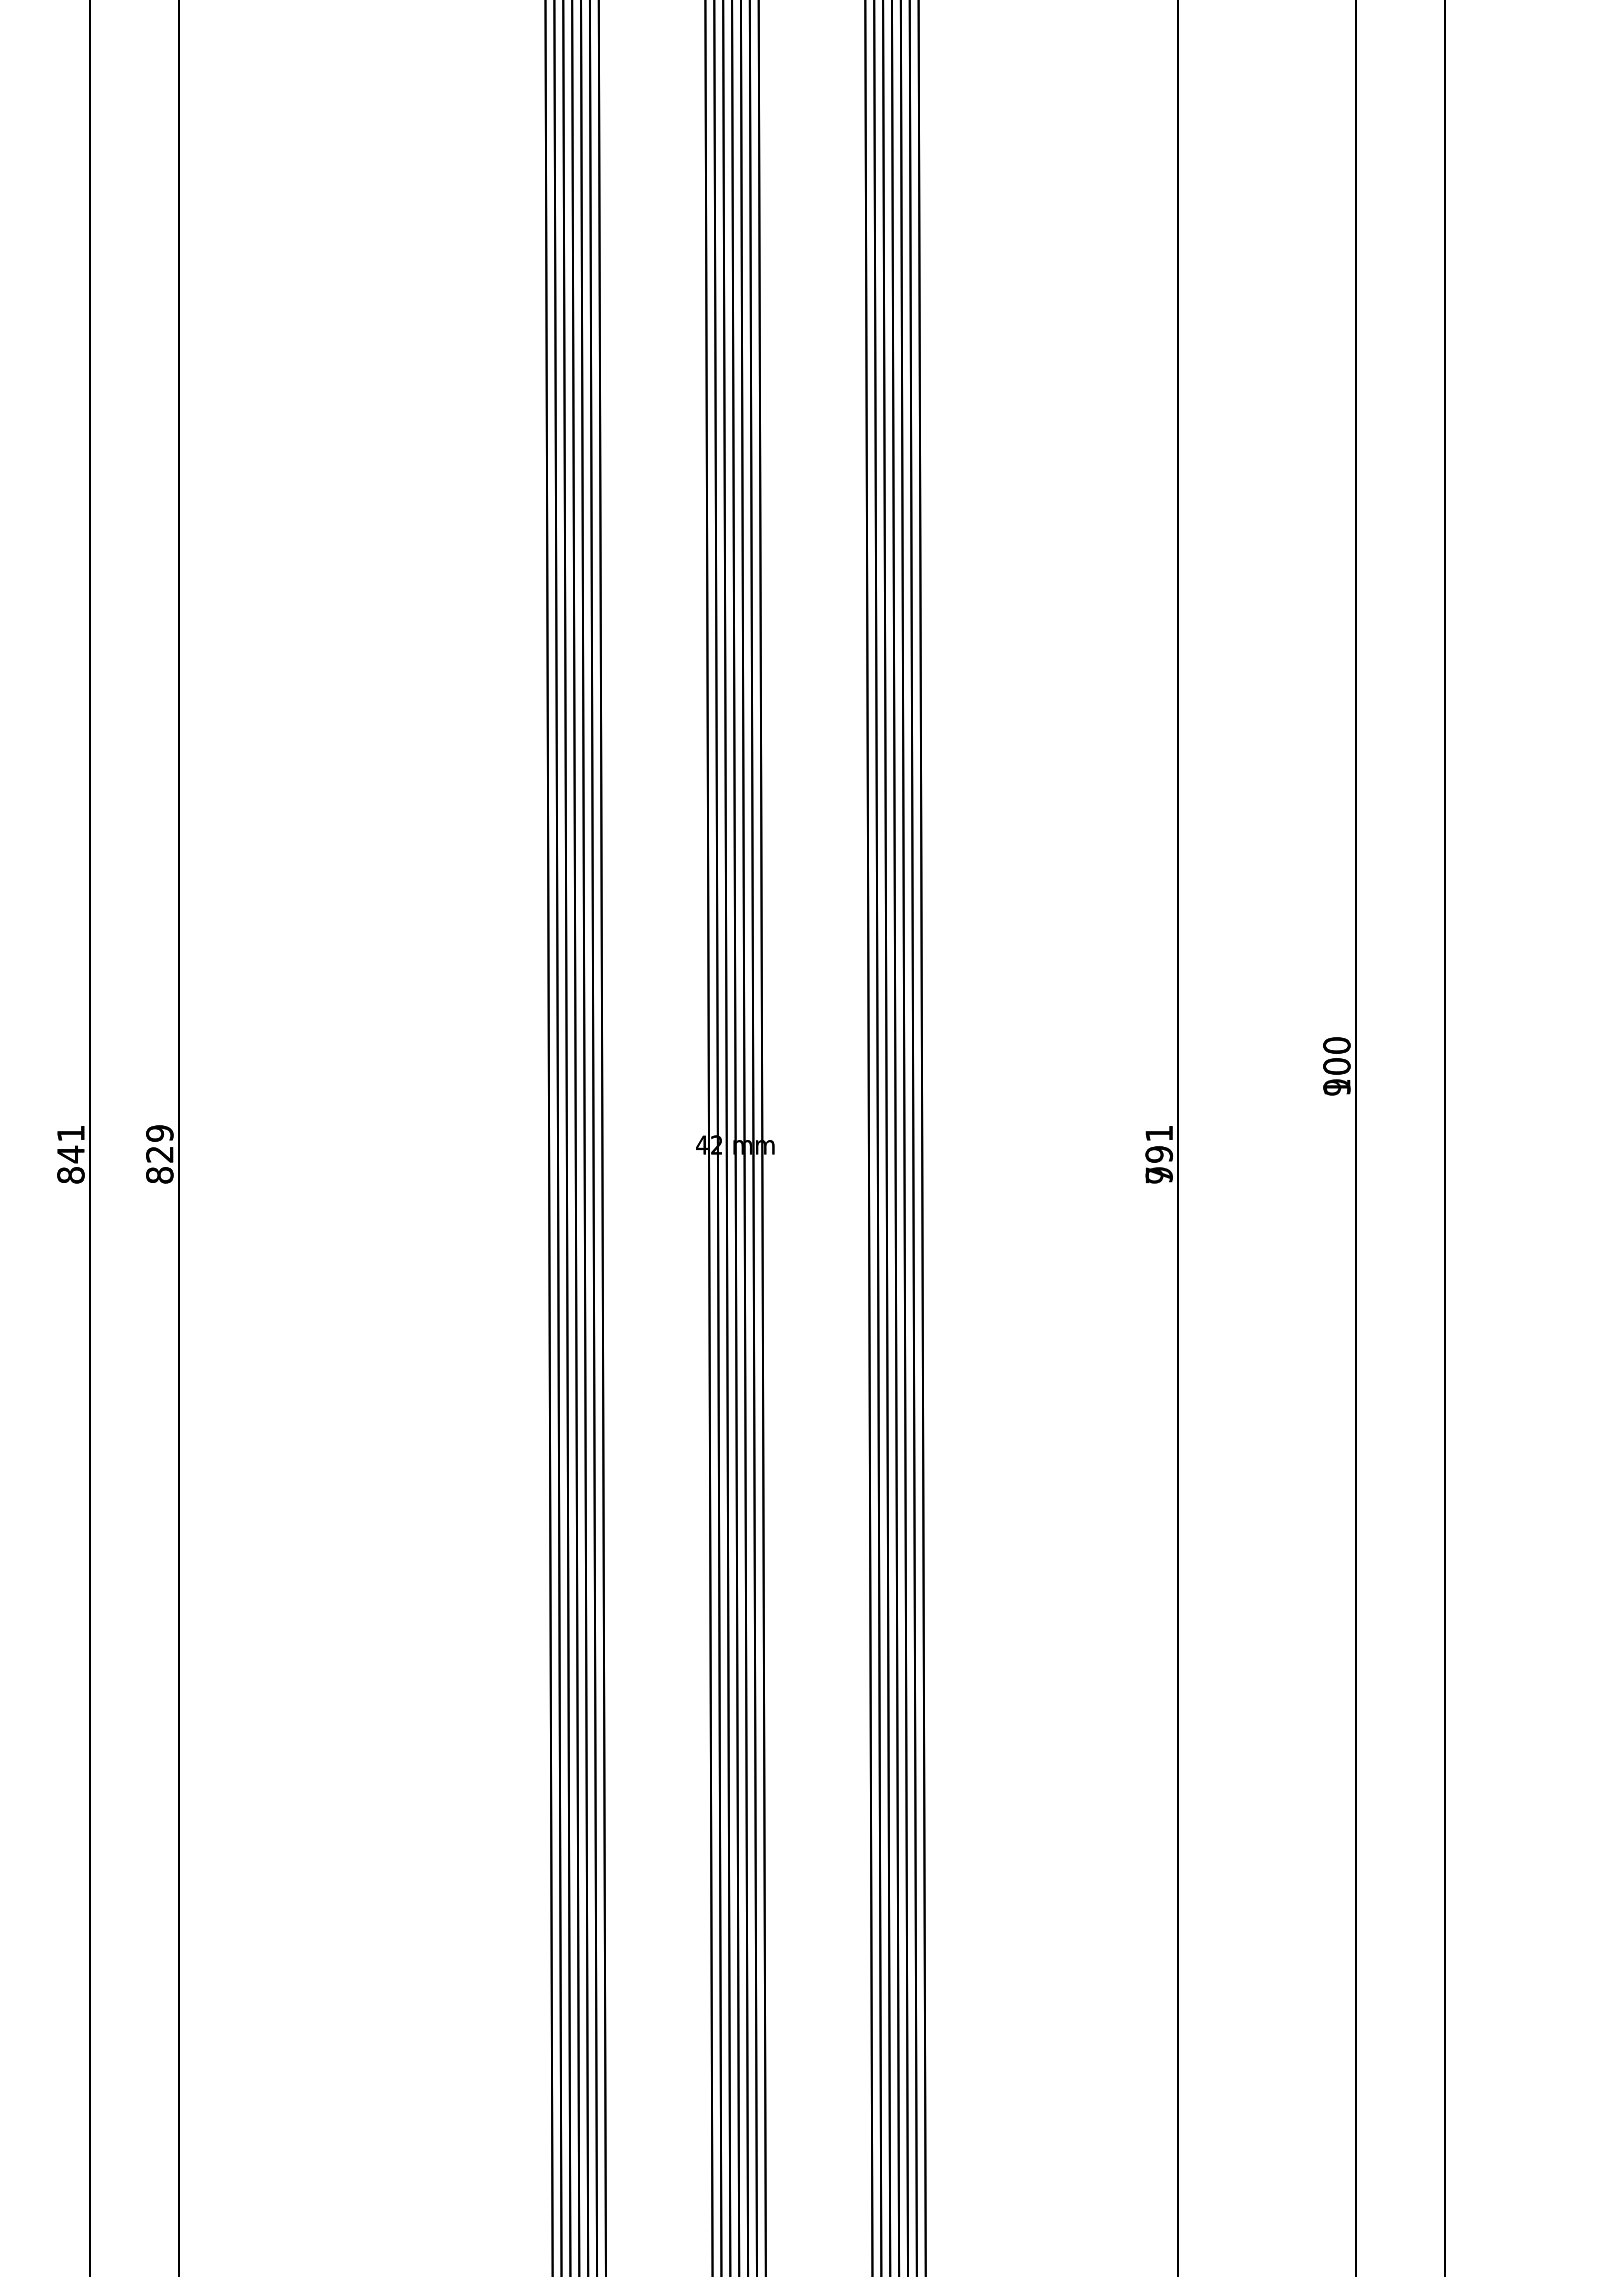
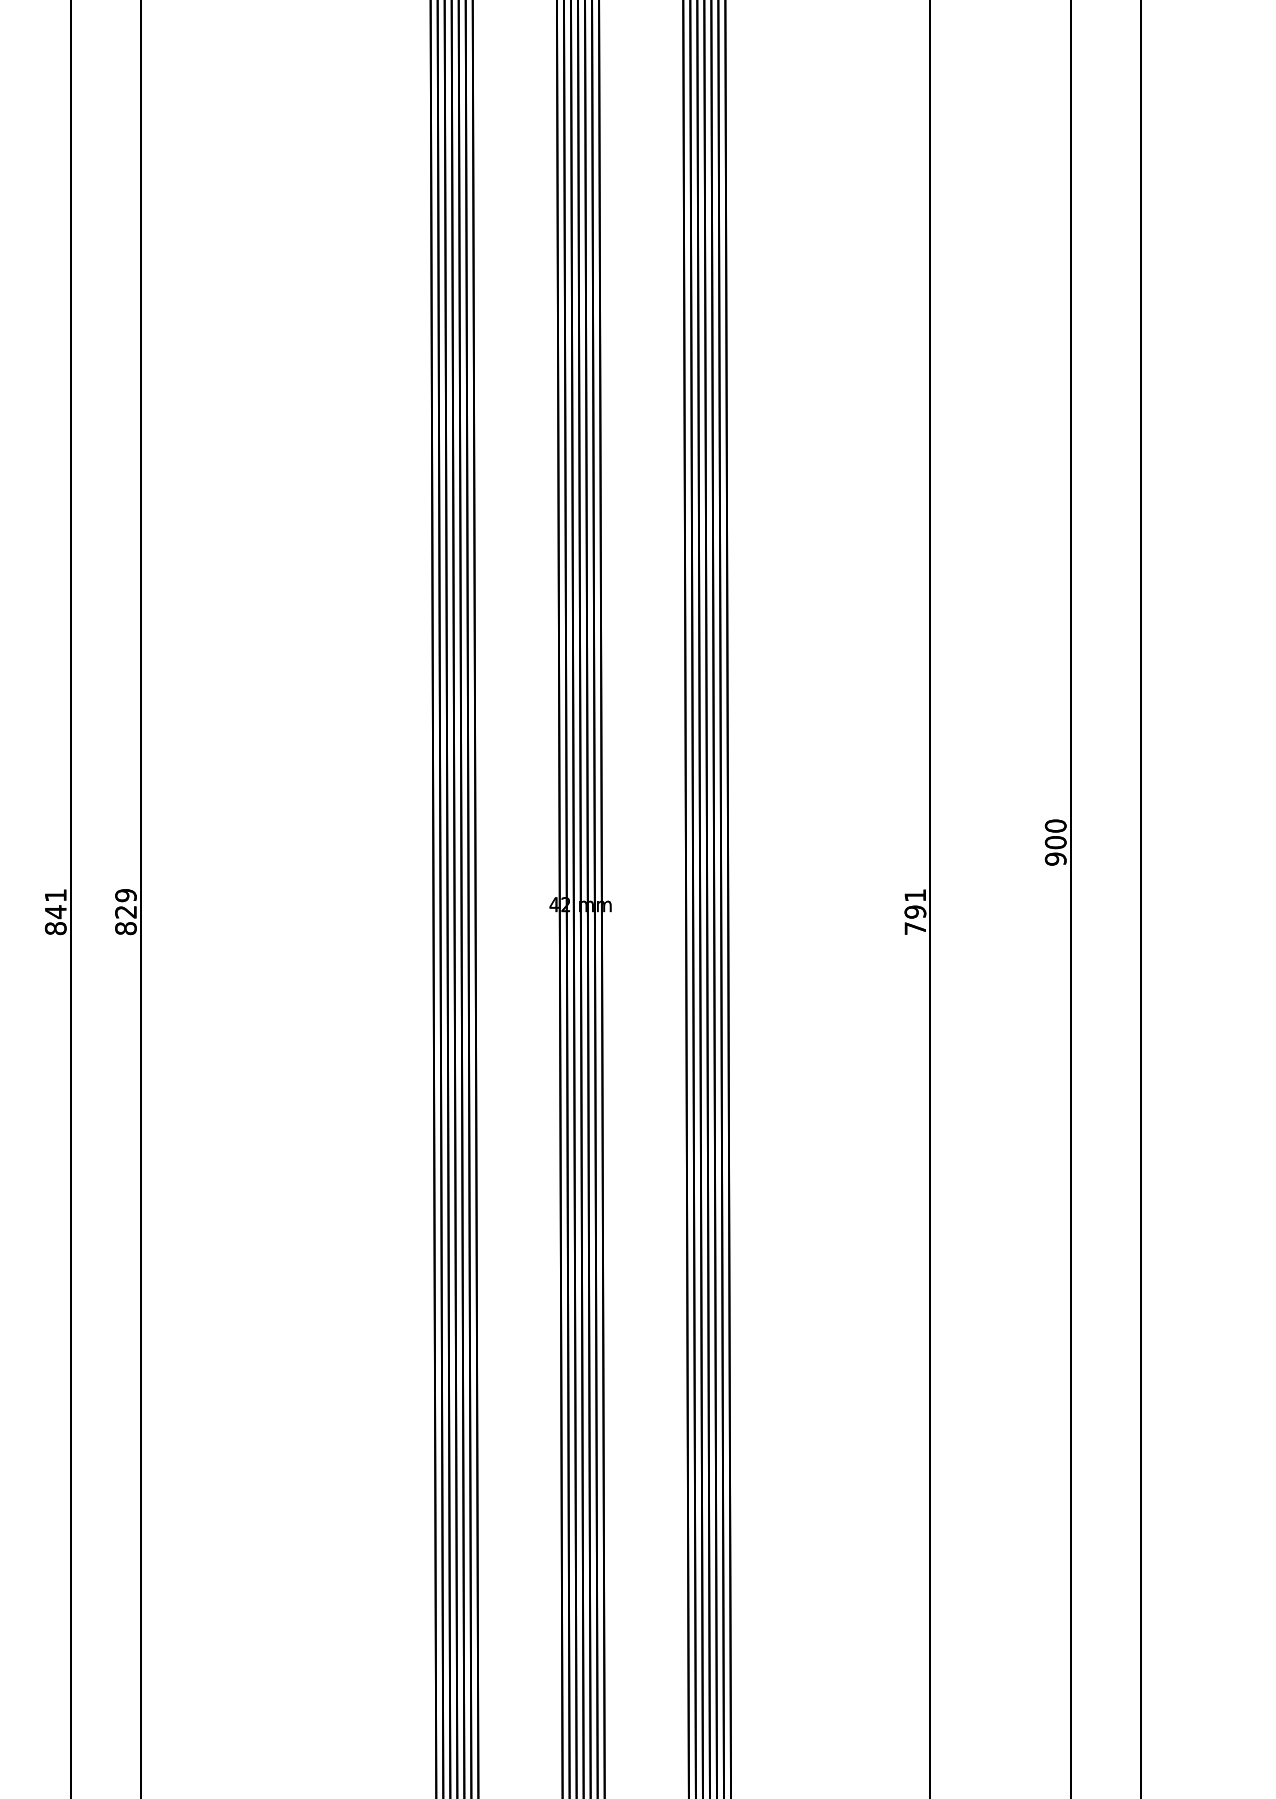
text: (1336, 1087) -> (1055, 859), 100 -> 900
text: (1158, 1175) -> (914, 928), 991 -> 791

